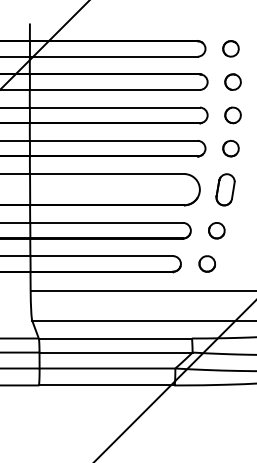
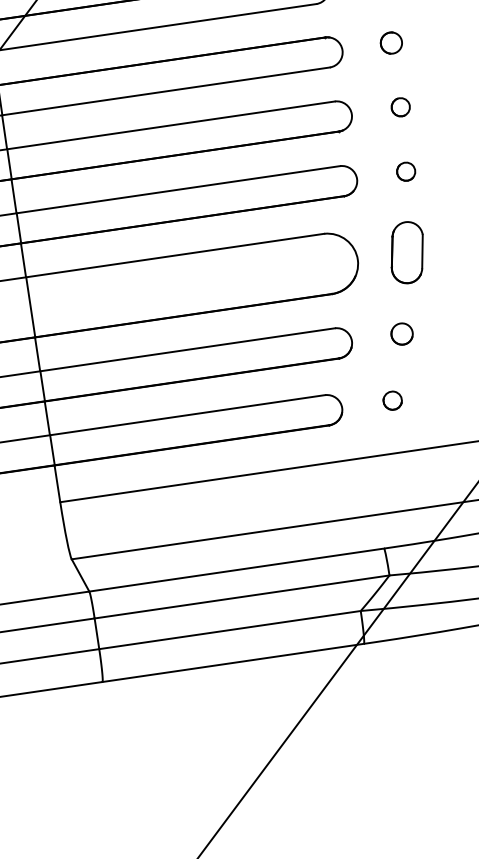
part: (232, 81) -> (390, 42), size x0.7
part: (232, 115) -> (399, 107), size x0.6
part: (230, 148) -> (405, 171), size x0.6
part: (216, 230) -> (401, 333), size x0.7
part: (206, 263) -> (391, 399), size x0.6

